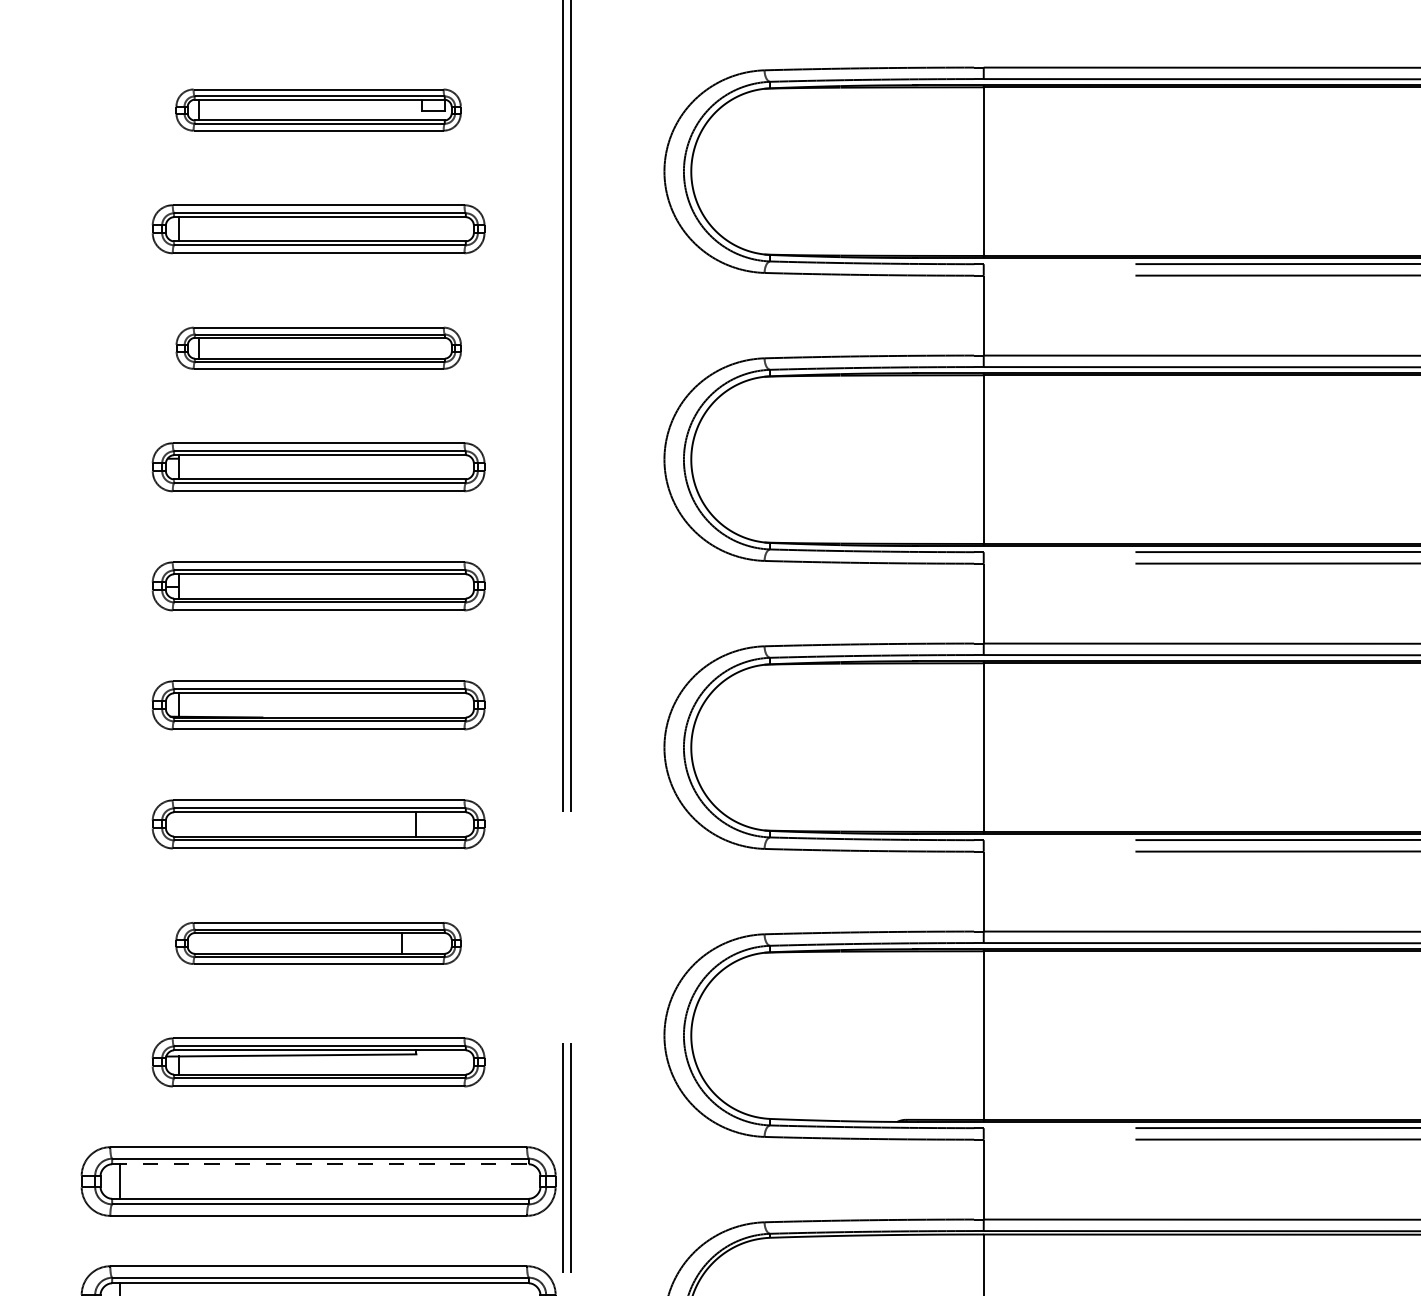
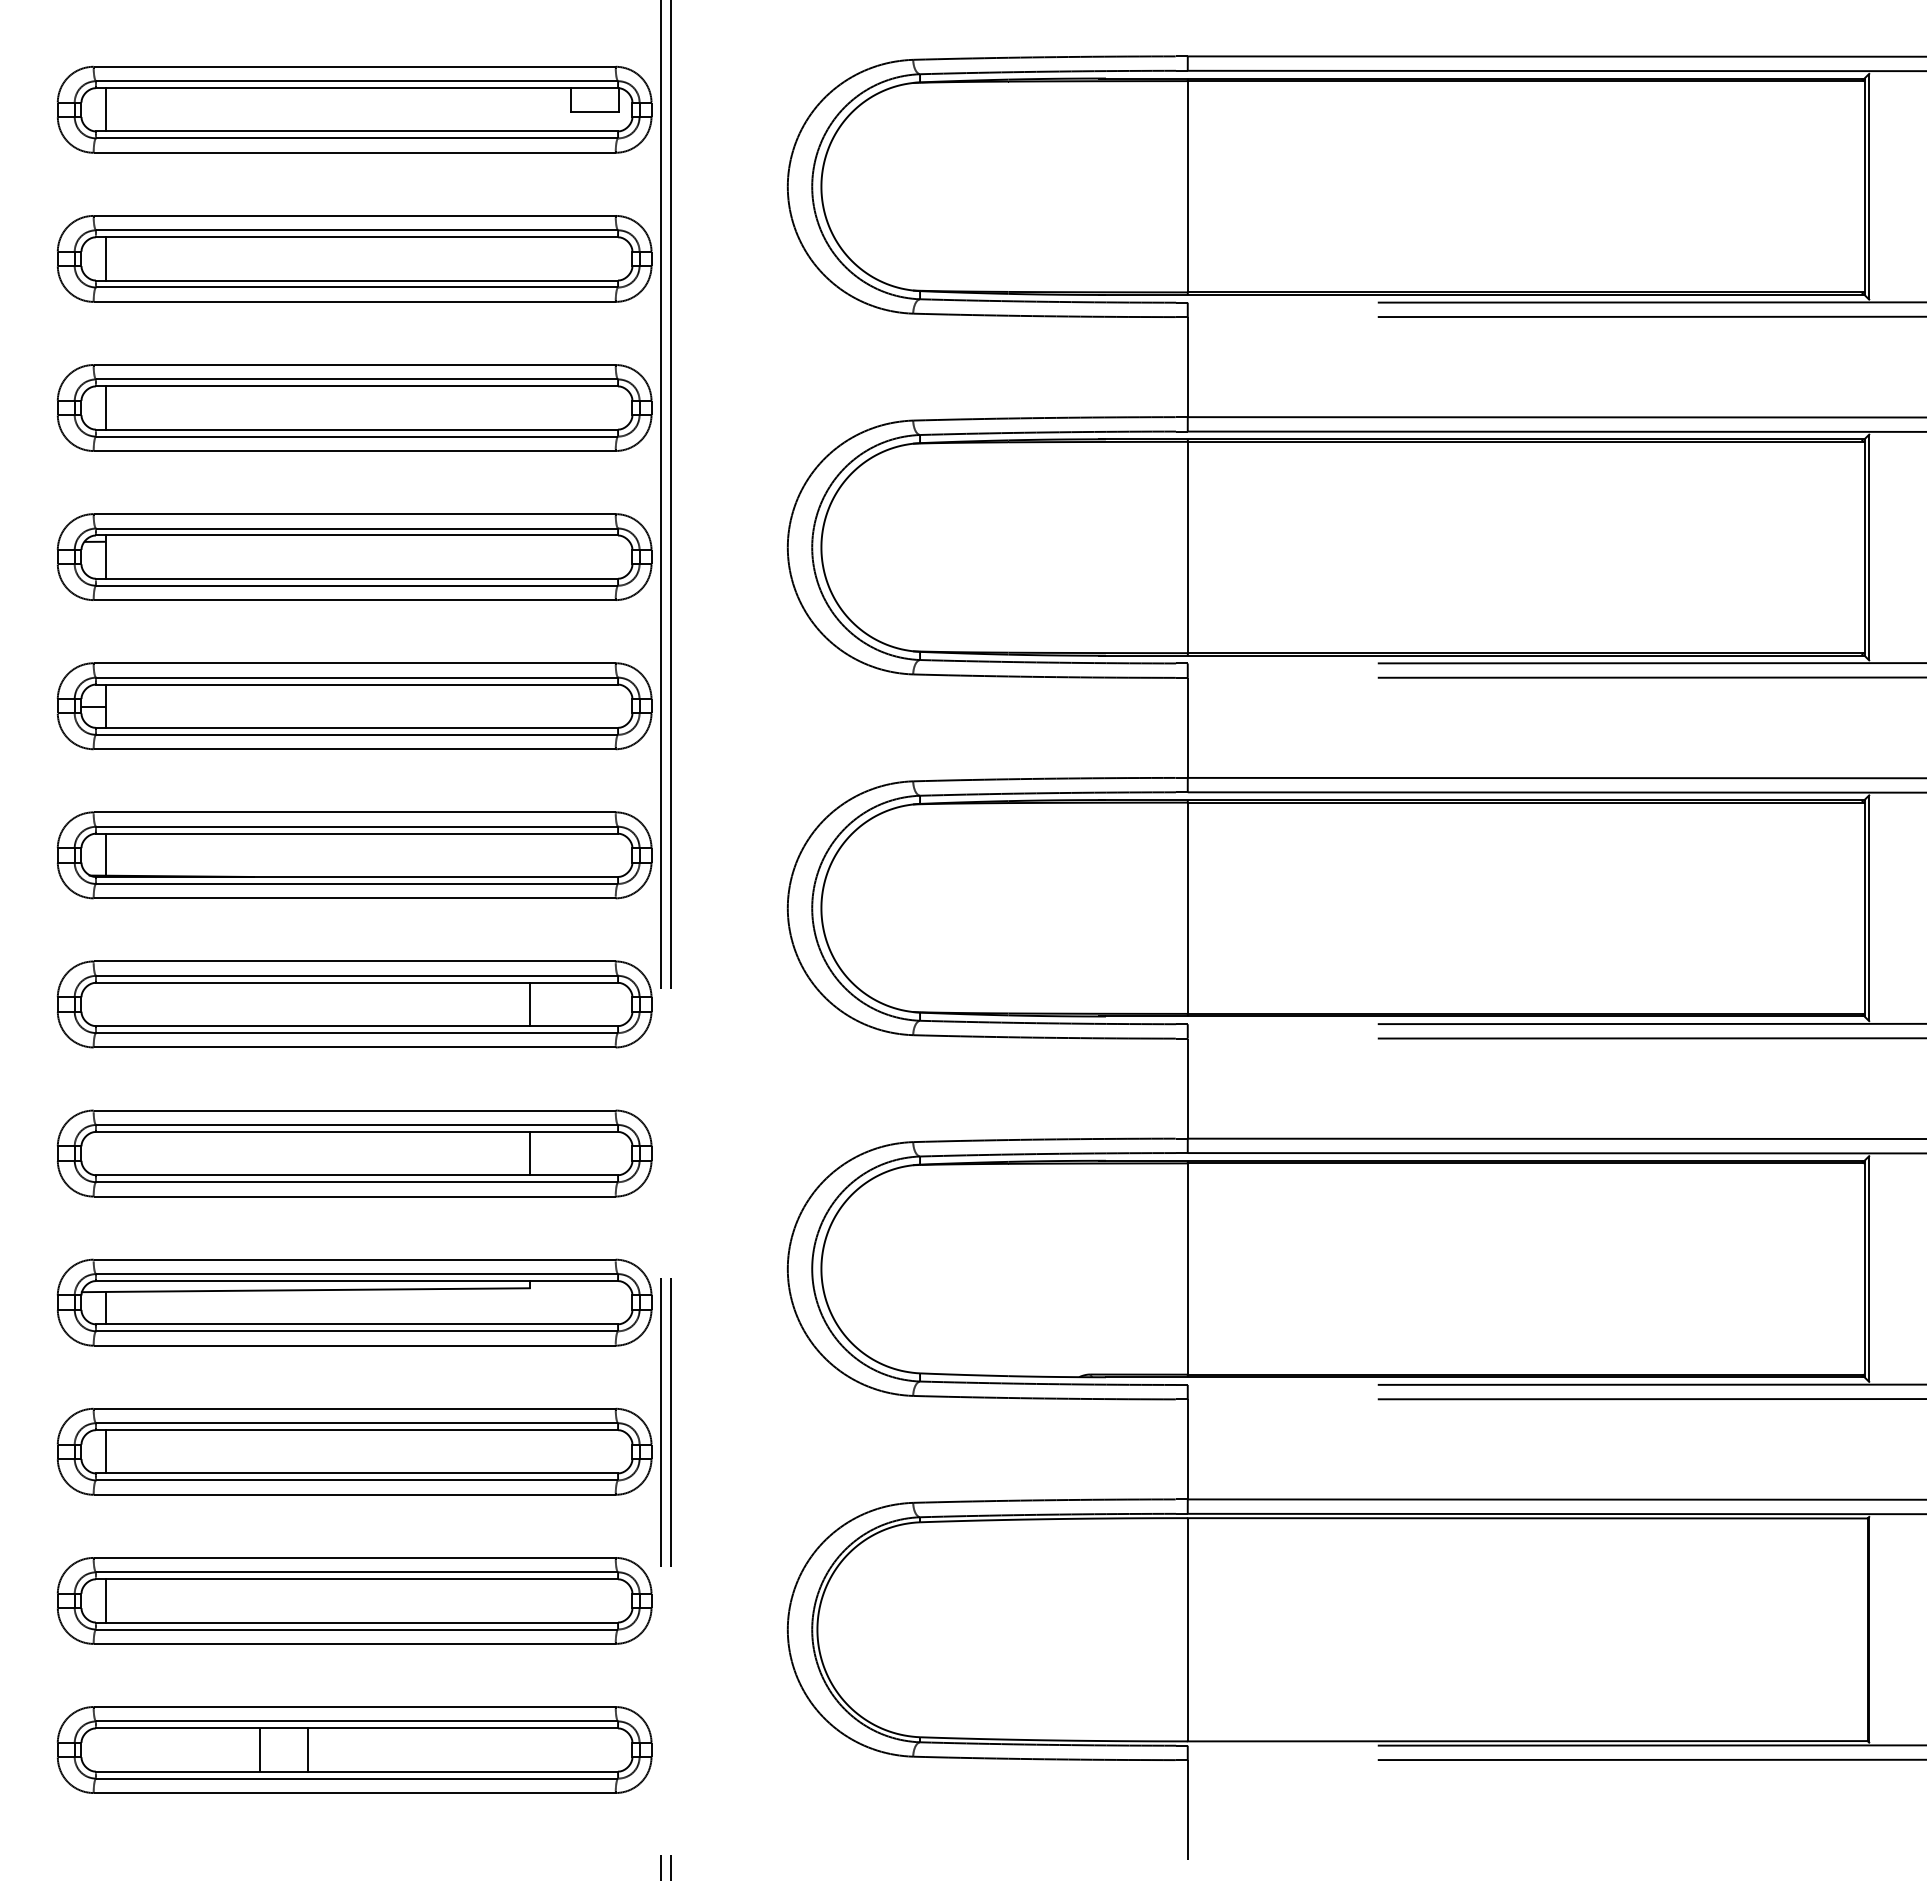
part: (318, 109) -> (354, 109), size x1.67
part: (318, 228) -> (354, 258), size x1.43
part: (318, 347) -> (354, 407), size x1.67
part: (318, 466) -> (354, 556), size x1.43
part: (318, 586) -> (354, 706), size x1.43
part: (318, 705) -> (354, 855), size x1.43
part: (318, 824) -> (354, 1004), size x1.43
part: (318, 943) -> (354, 1153), size x1.67
part: (318, 1062) -> (354, 1302), size x1.43
line: (320, 1164) -> (357, 1430), dashed -> solid

